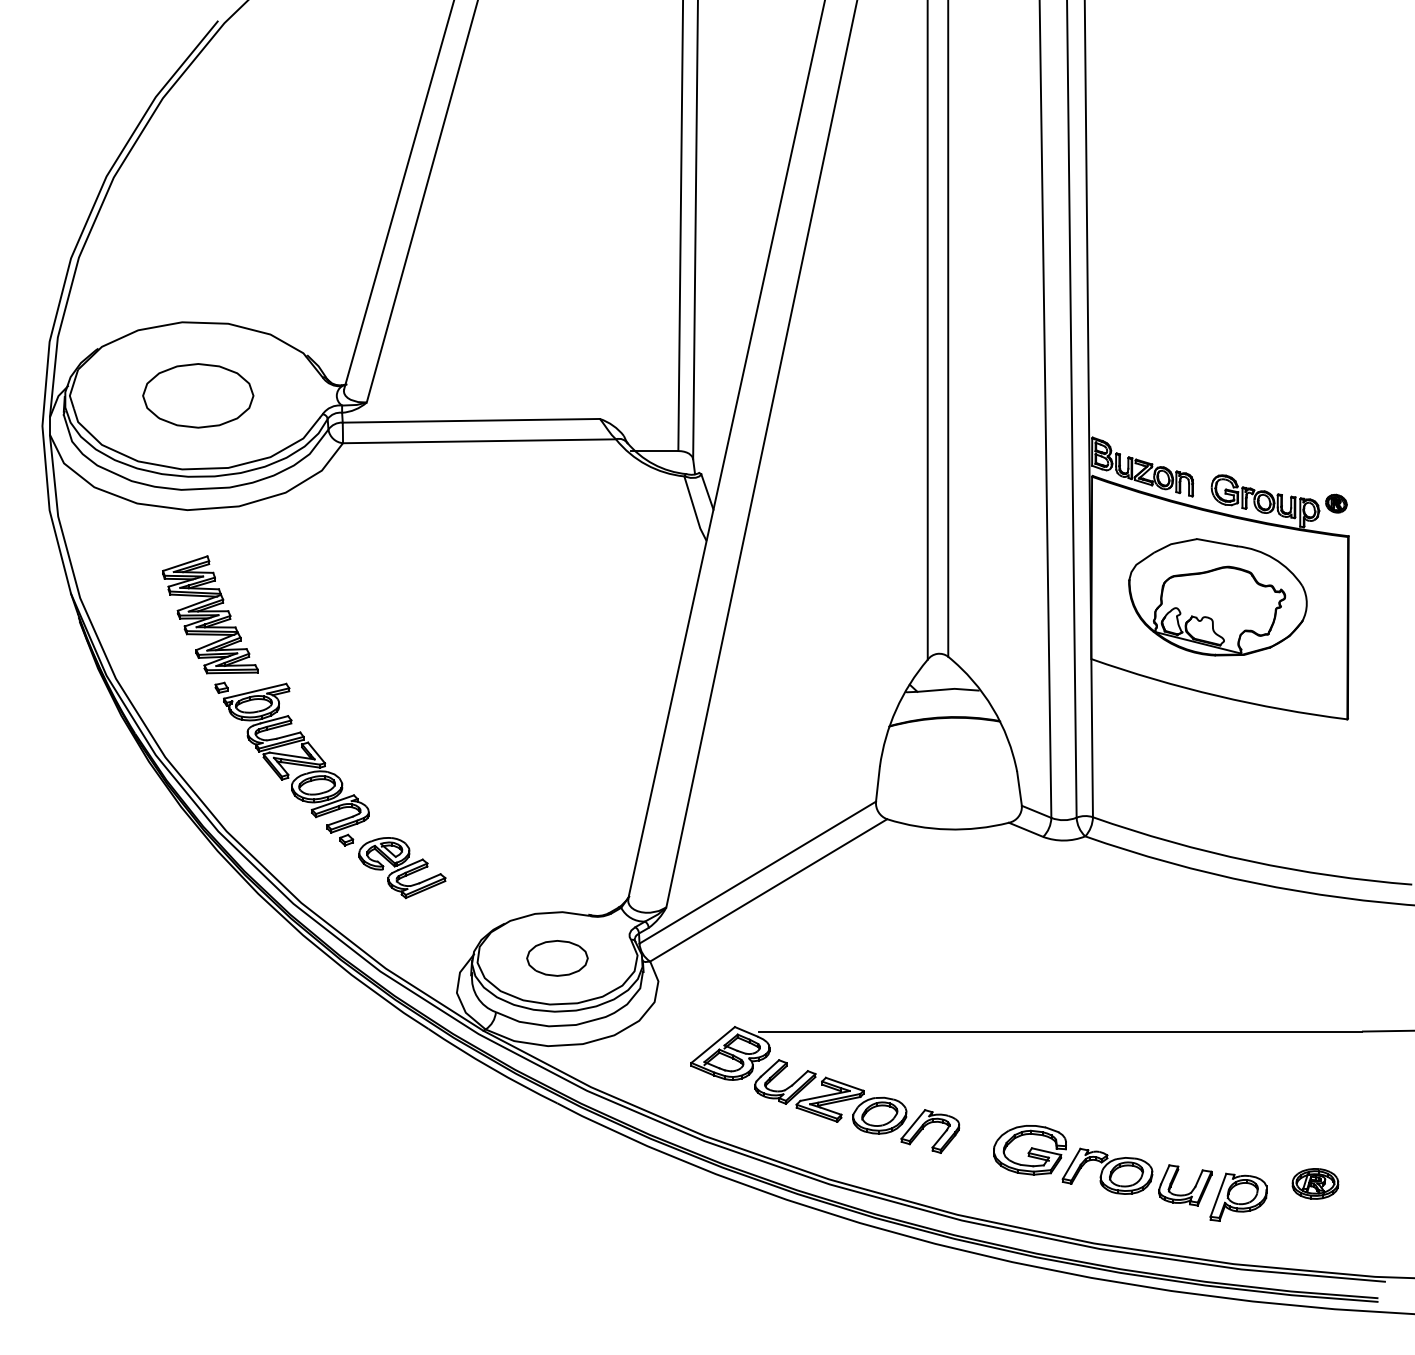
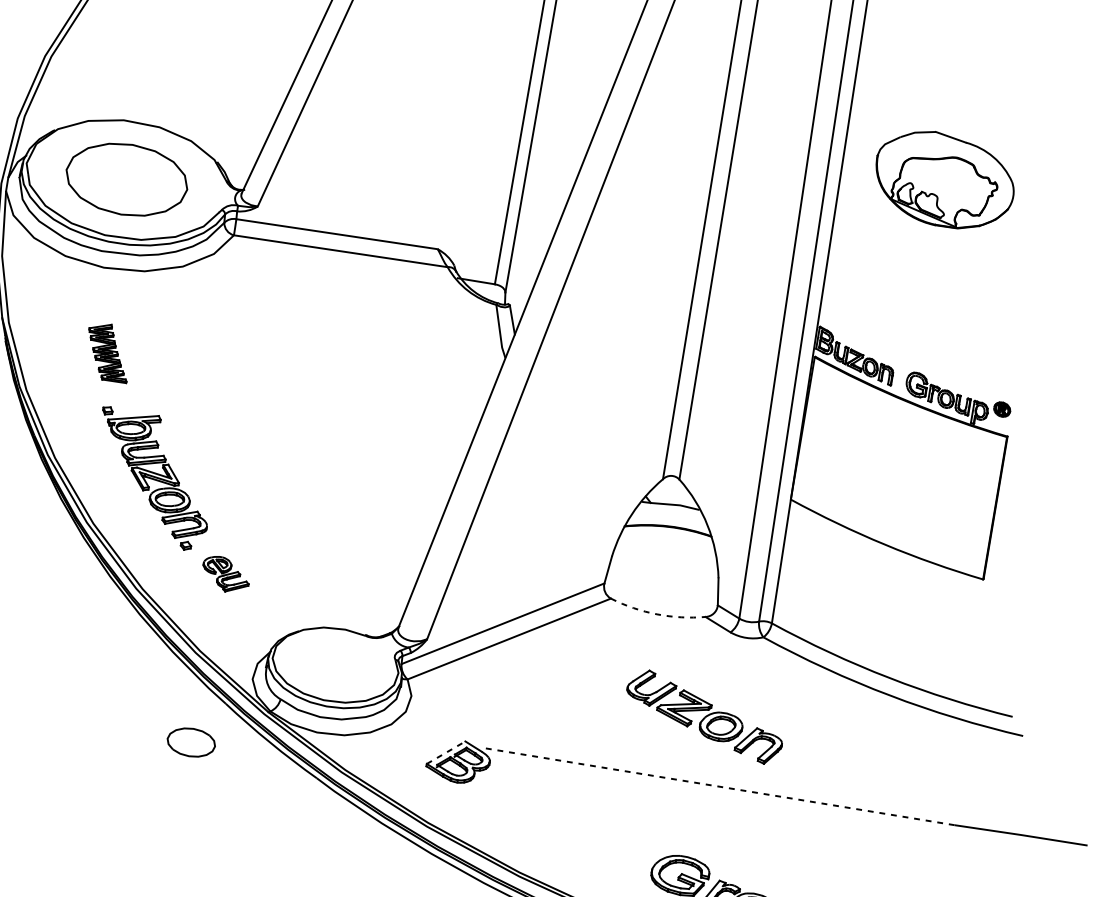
part: (198, 395) -> (127, 179), size x1.4
part: (1217, 597) -> (944, 180), moved
part: (210, 614) -> (108, 352), size x0.6
arc: (947, 829) -> (656, 614), solid -> dashed
part: (402, 868) -> (226, 575), size x0.7
part: (557, 958) -> (191, 742), moved
line: (1060, 1031) -> (719, 786), solid -> dashed
line: (713, 1044) -> (446, 752), solid -> dashed
part: (857, 1106) -> (704, 716), moved

